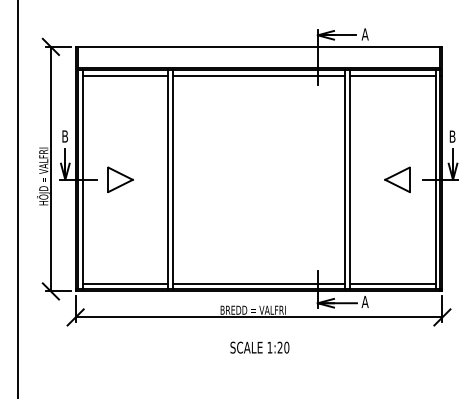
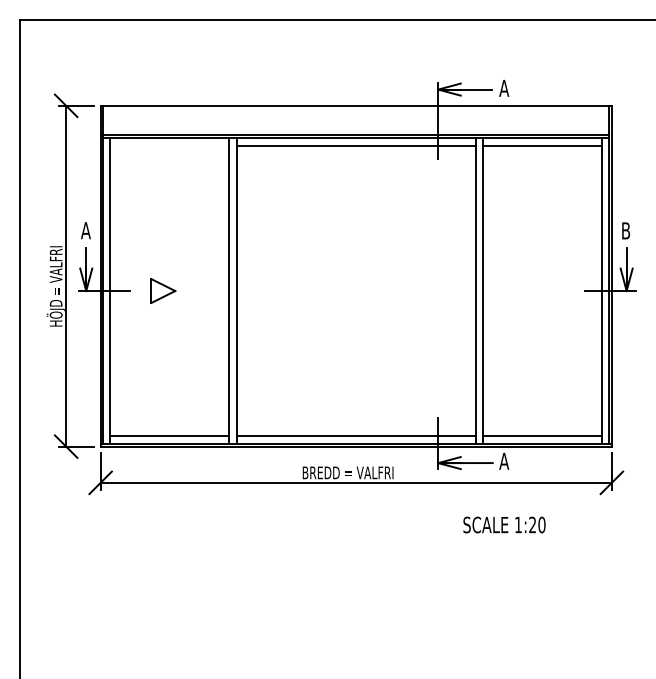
line: (125, 75) -> (169, 145), removed
text: (64, 136) -> (85, 230), B -> A
part: (120, 179) -> (163, 290), size x0.7
part: (397, 180) -> (549, 291), removed
text: (259, 347) -> (504, 524), moved

